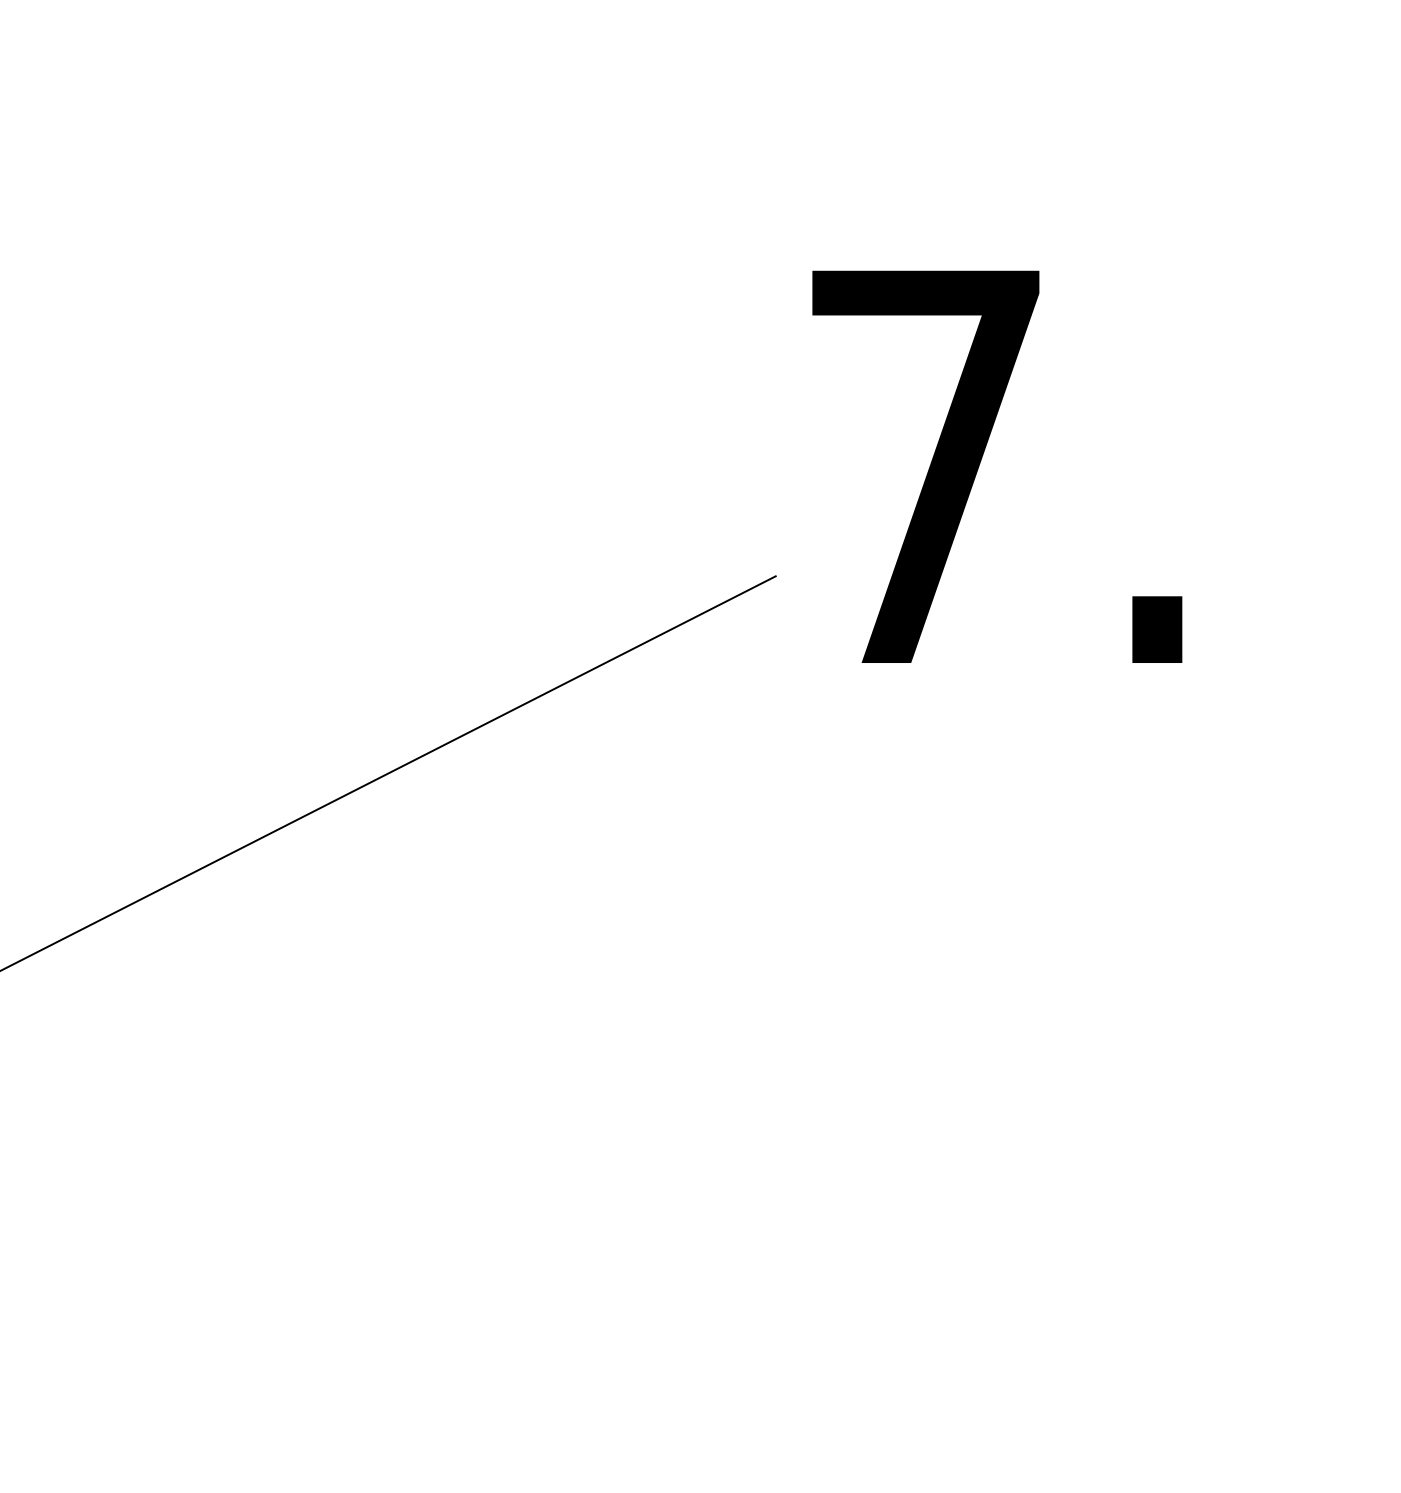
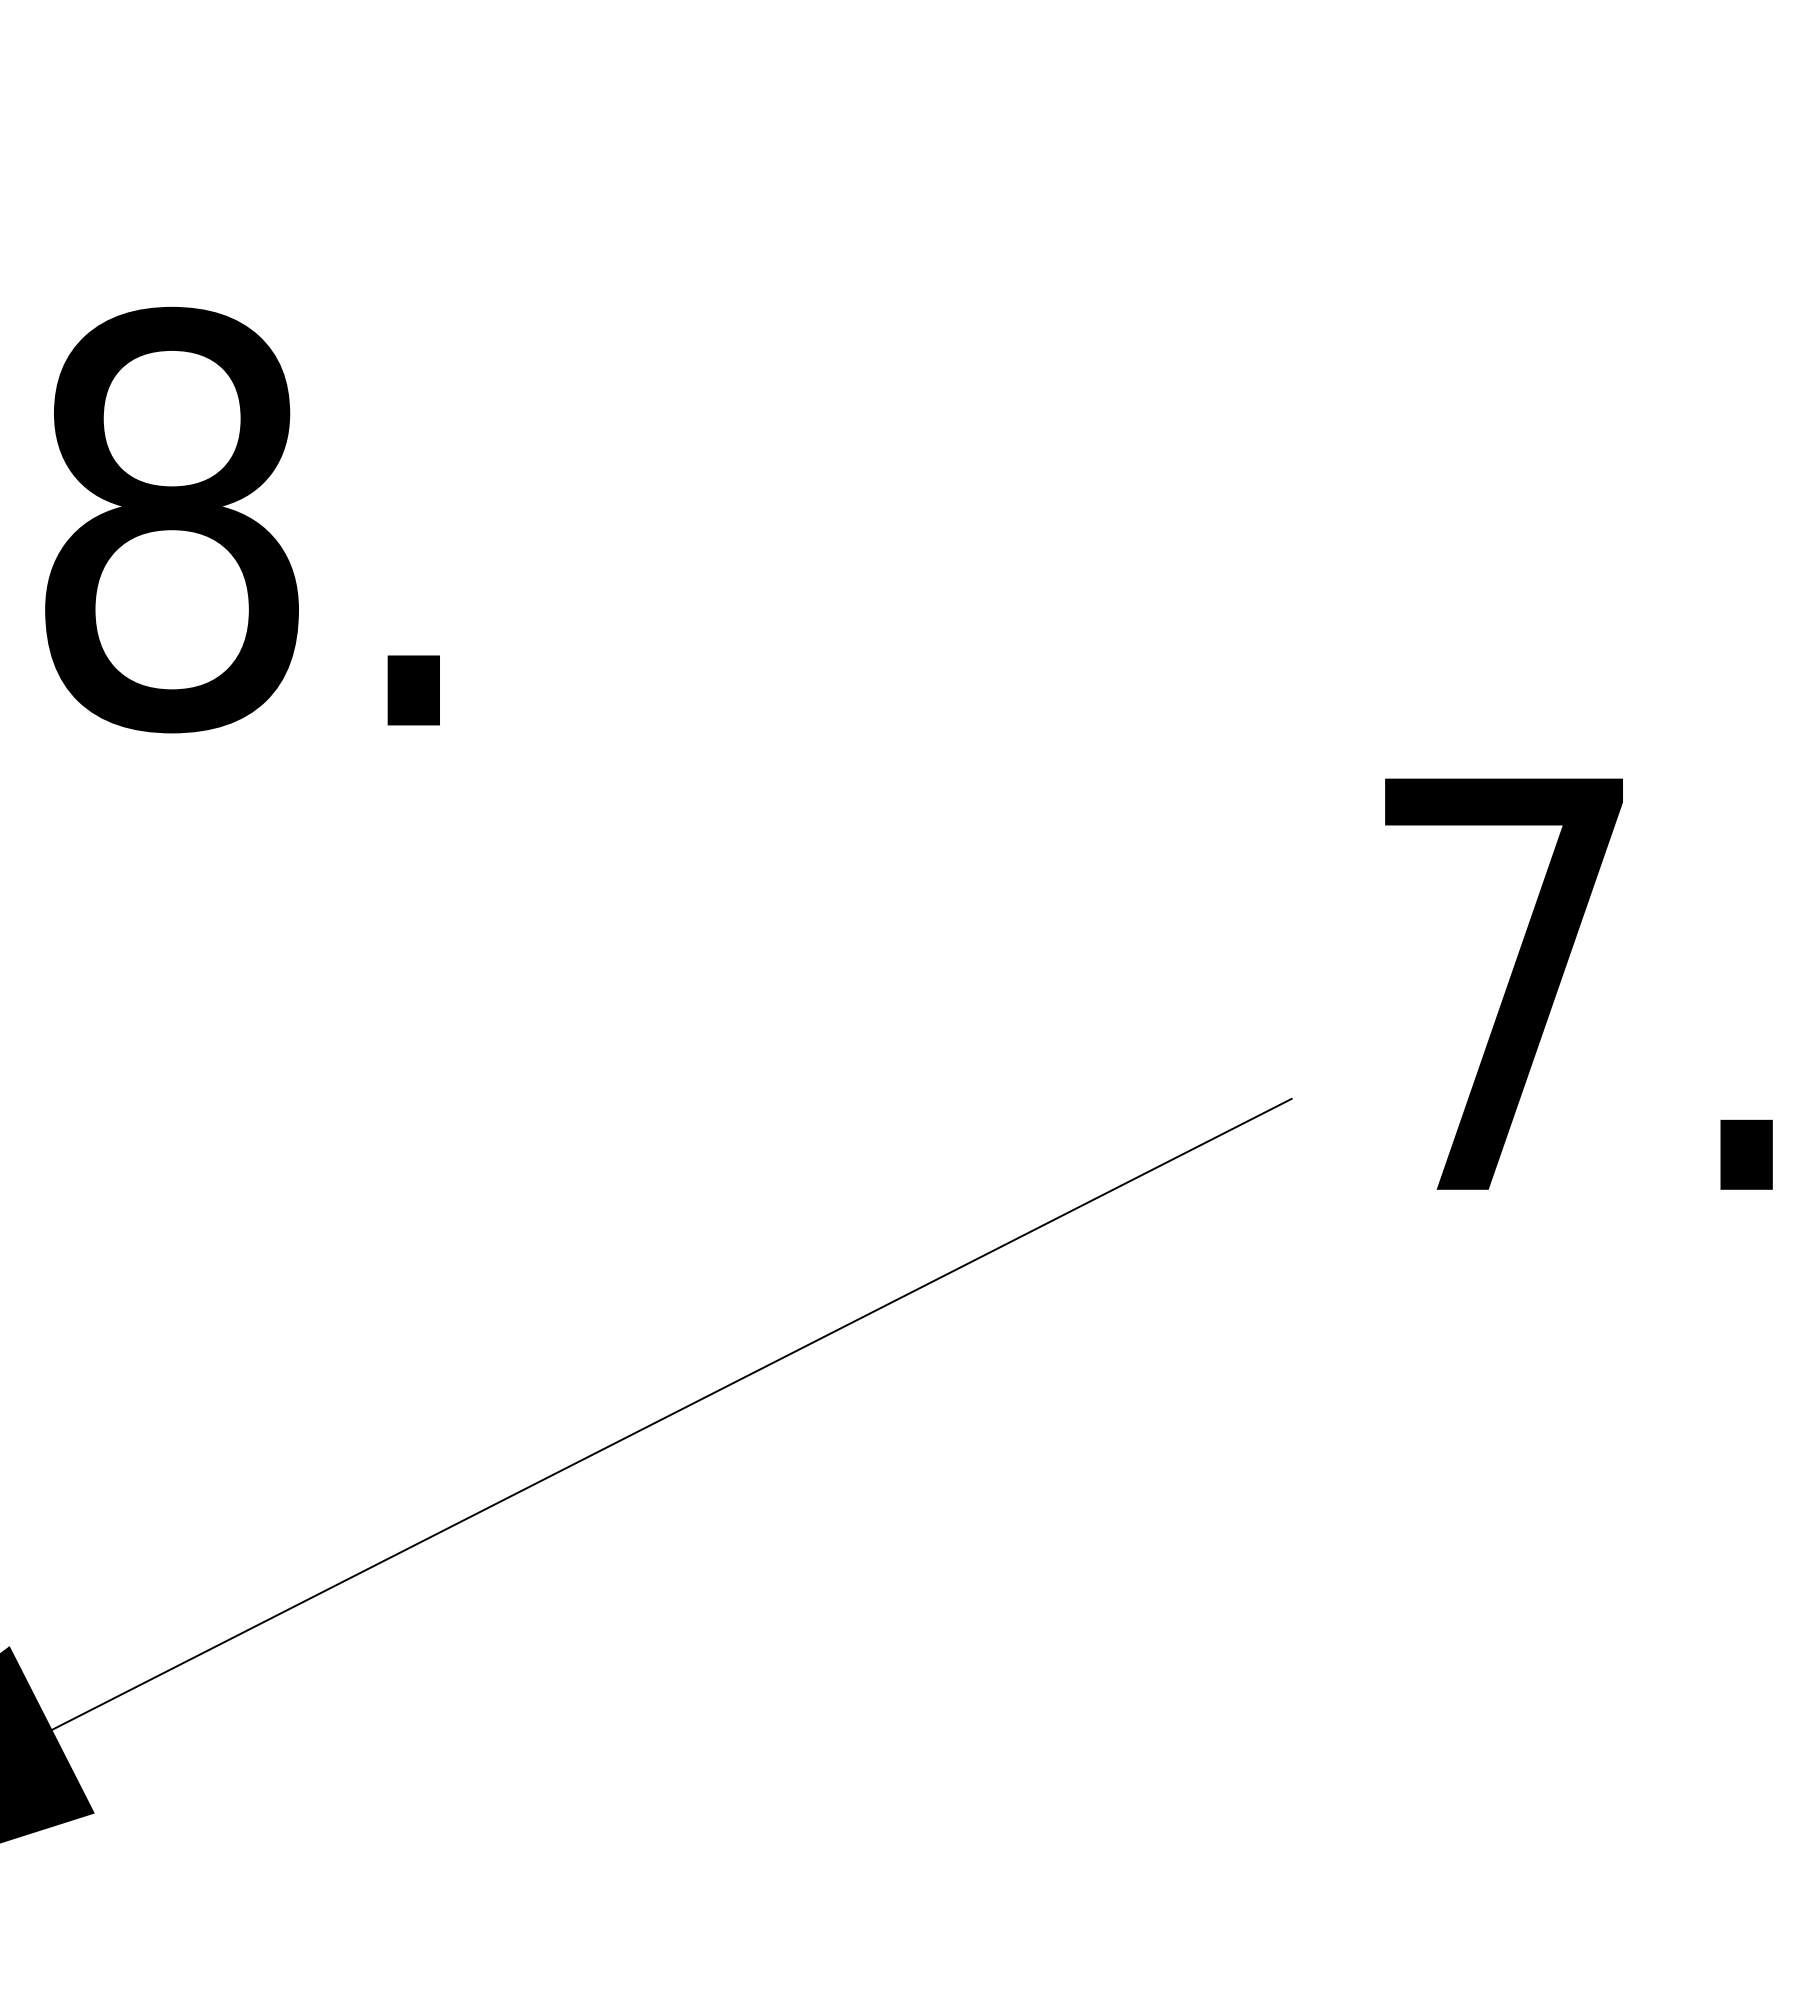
text: (996, 466) -> (1578, 983), moved

